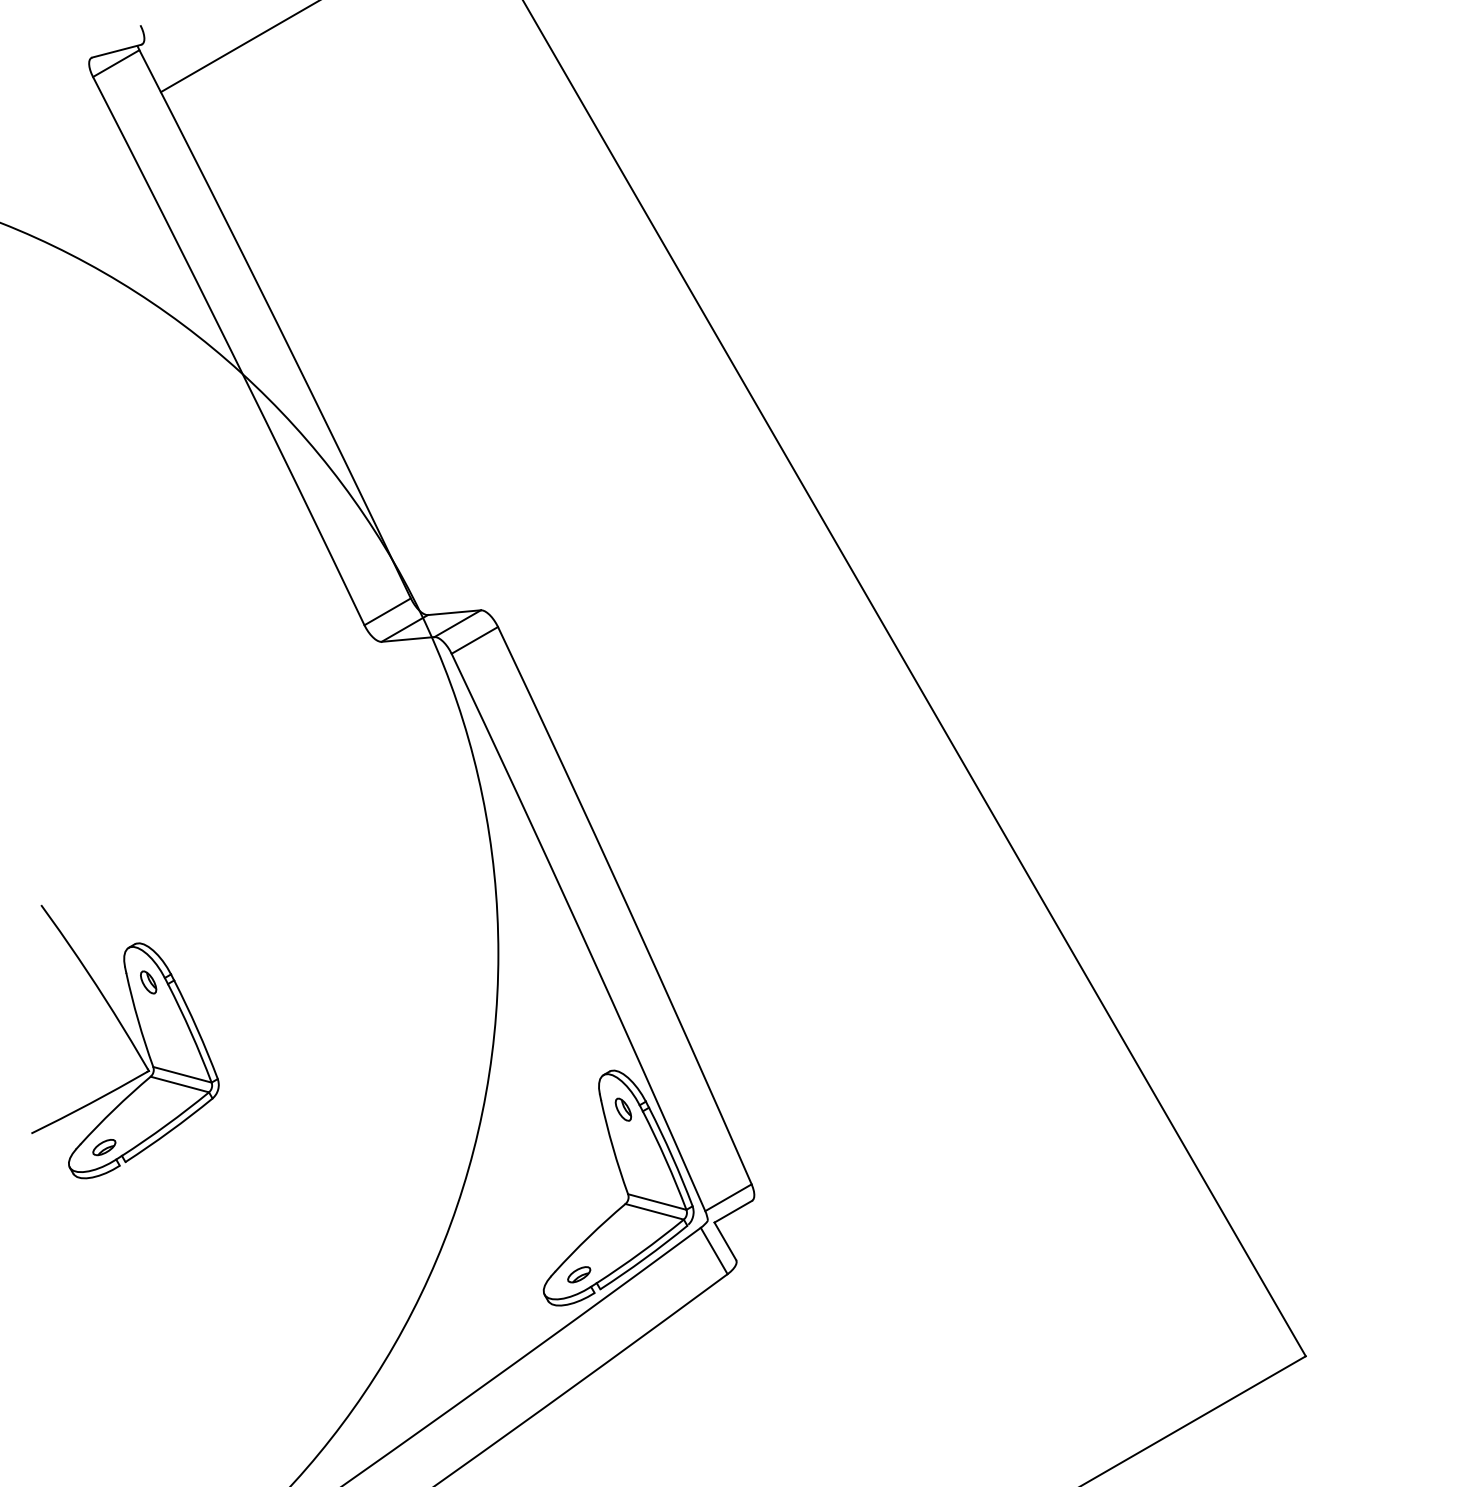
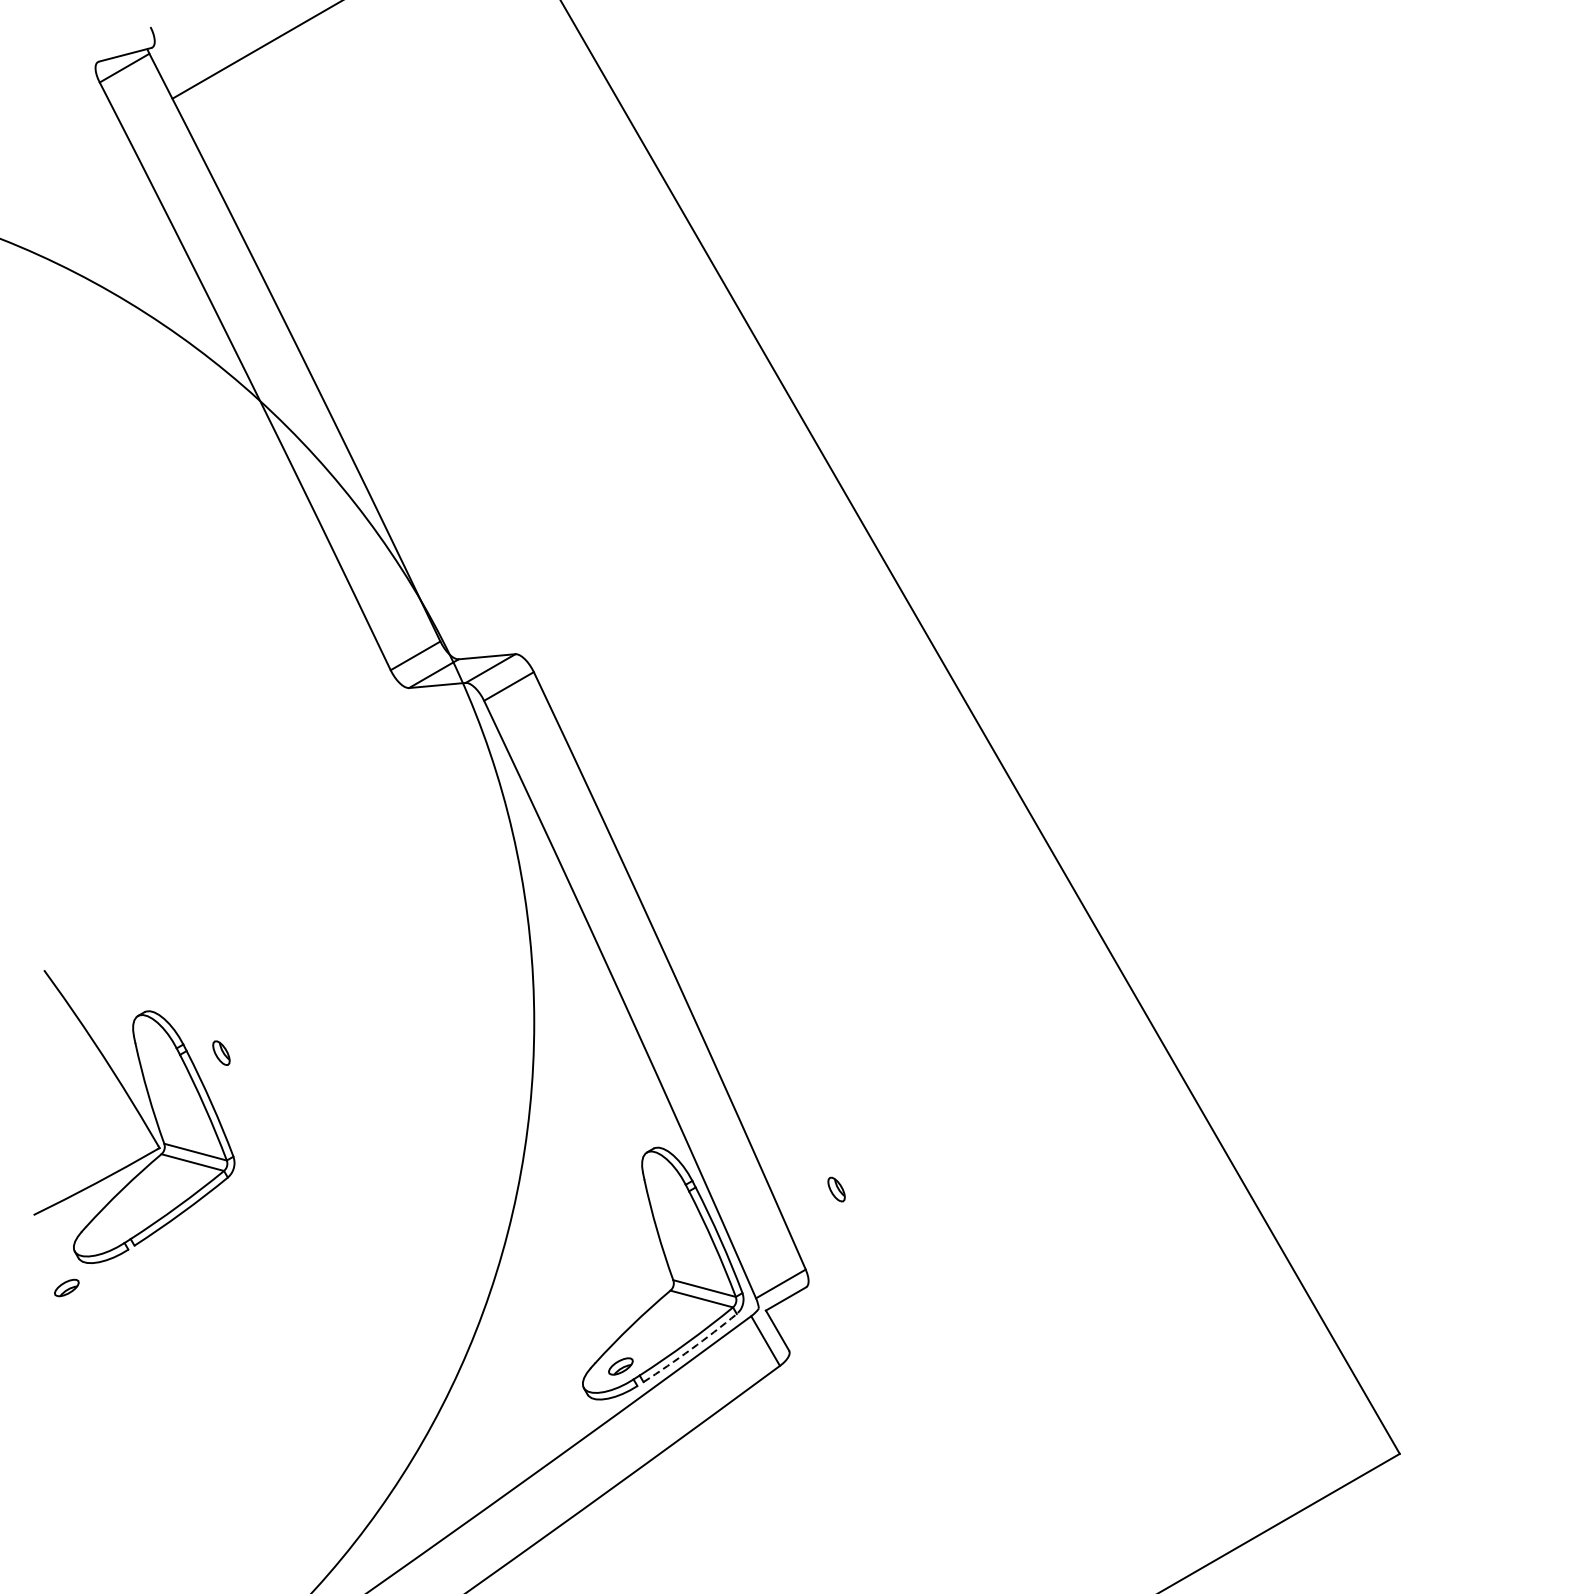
part: (148, 982) -> (221, 1053), moved
part: (623, 1109) -> (836, 1189), moved
part: (104, 1147) -> (66, 1287), moved
arc: (644, 1258) -> (690, 1349), solid -> dashed

